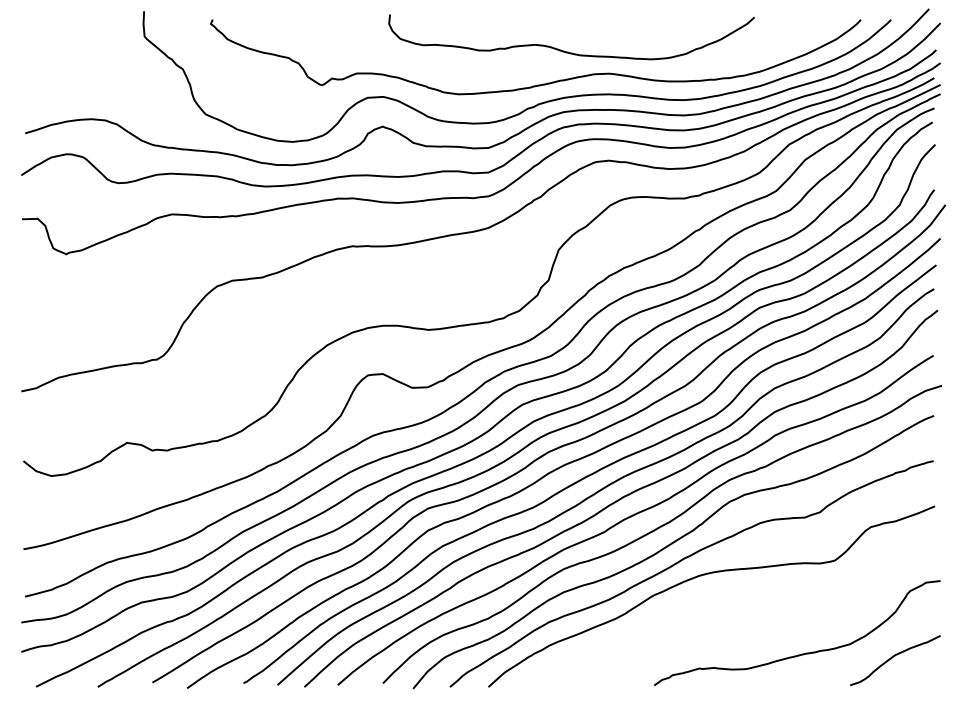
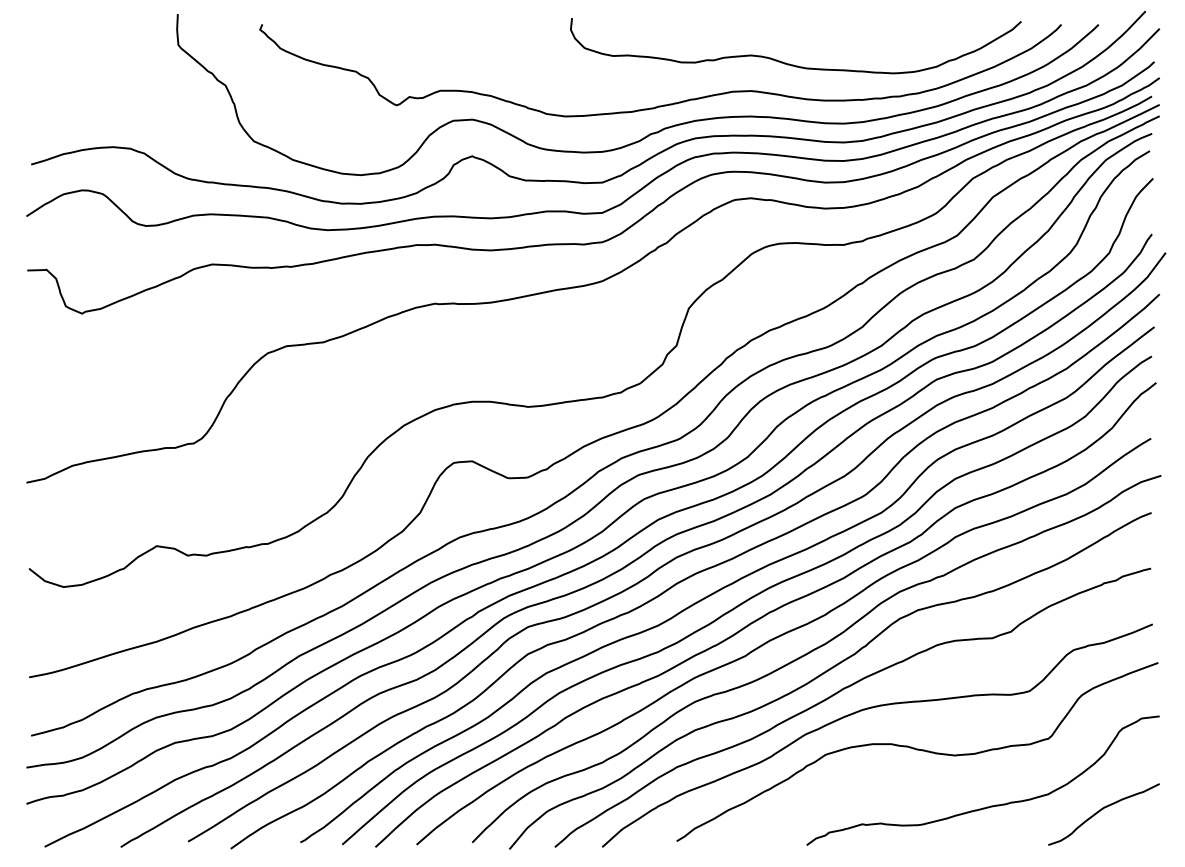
curve: (566, 51) -> (789, 63), moved
curve: (744, 608) -> (917, 750), added

